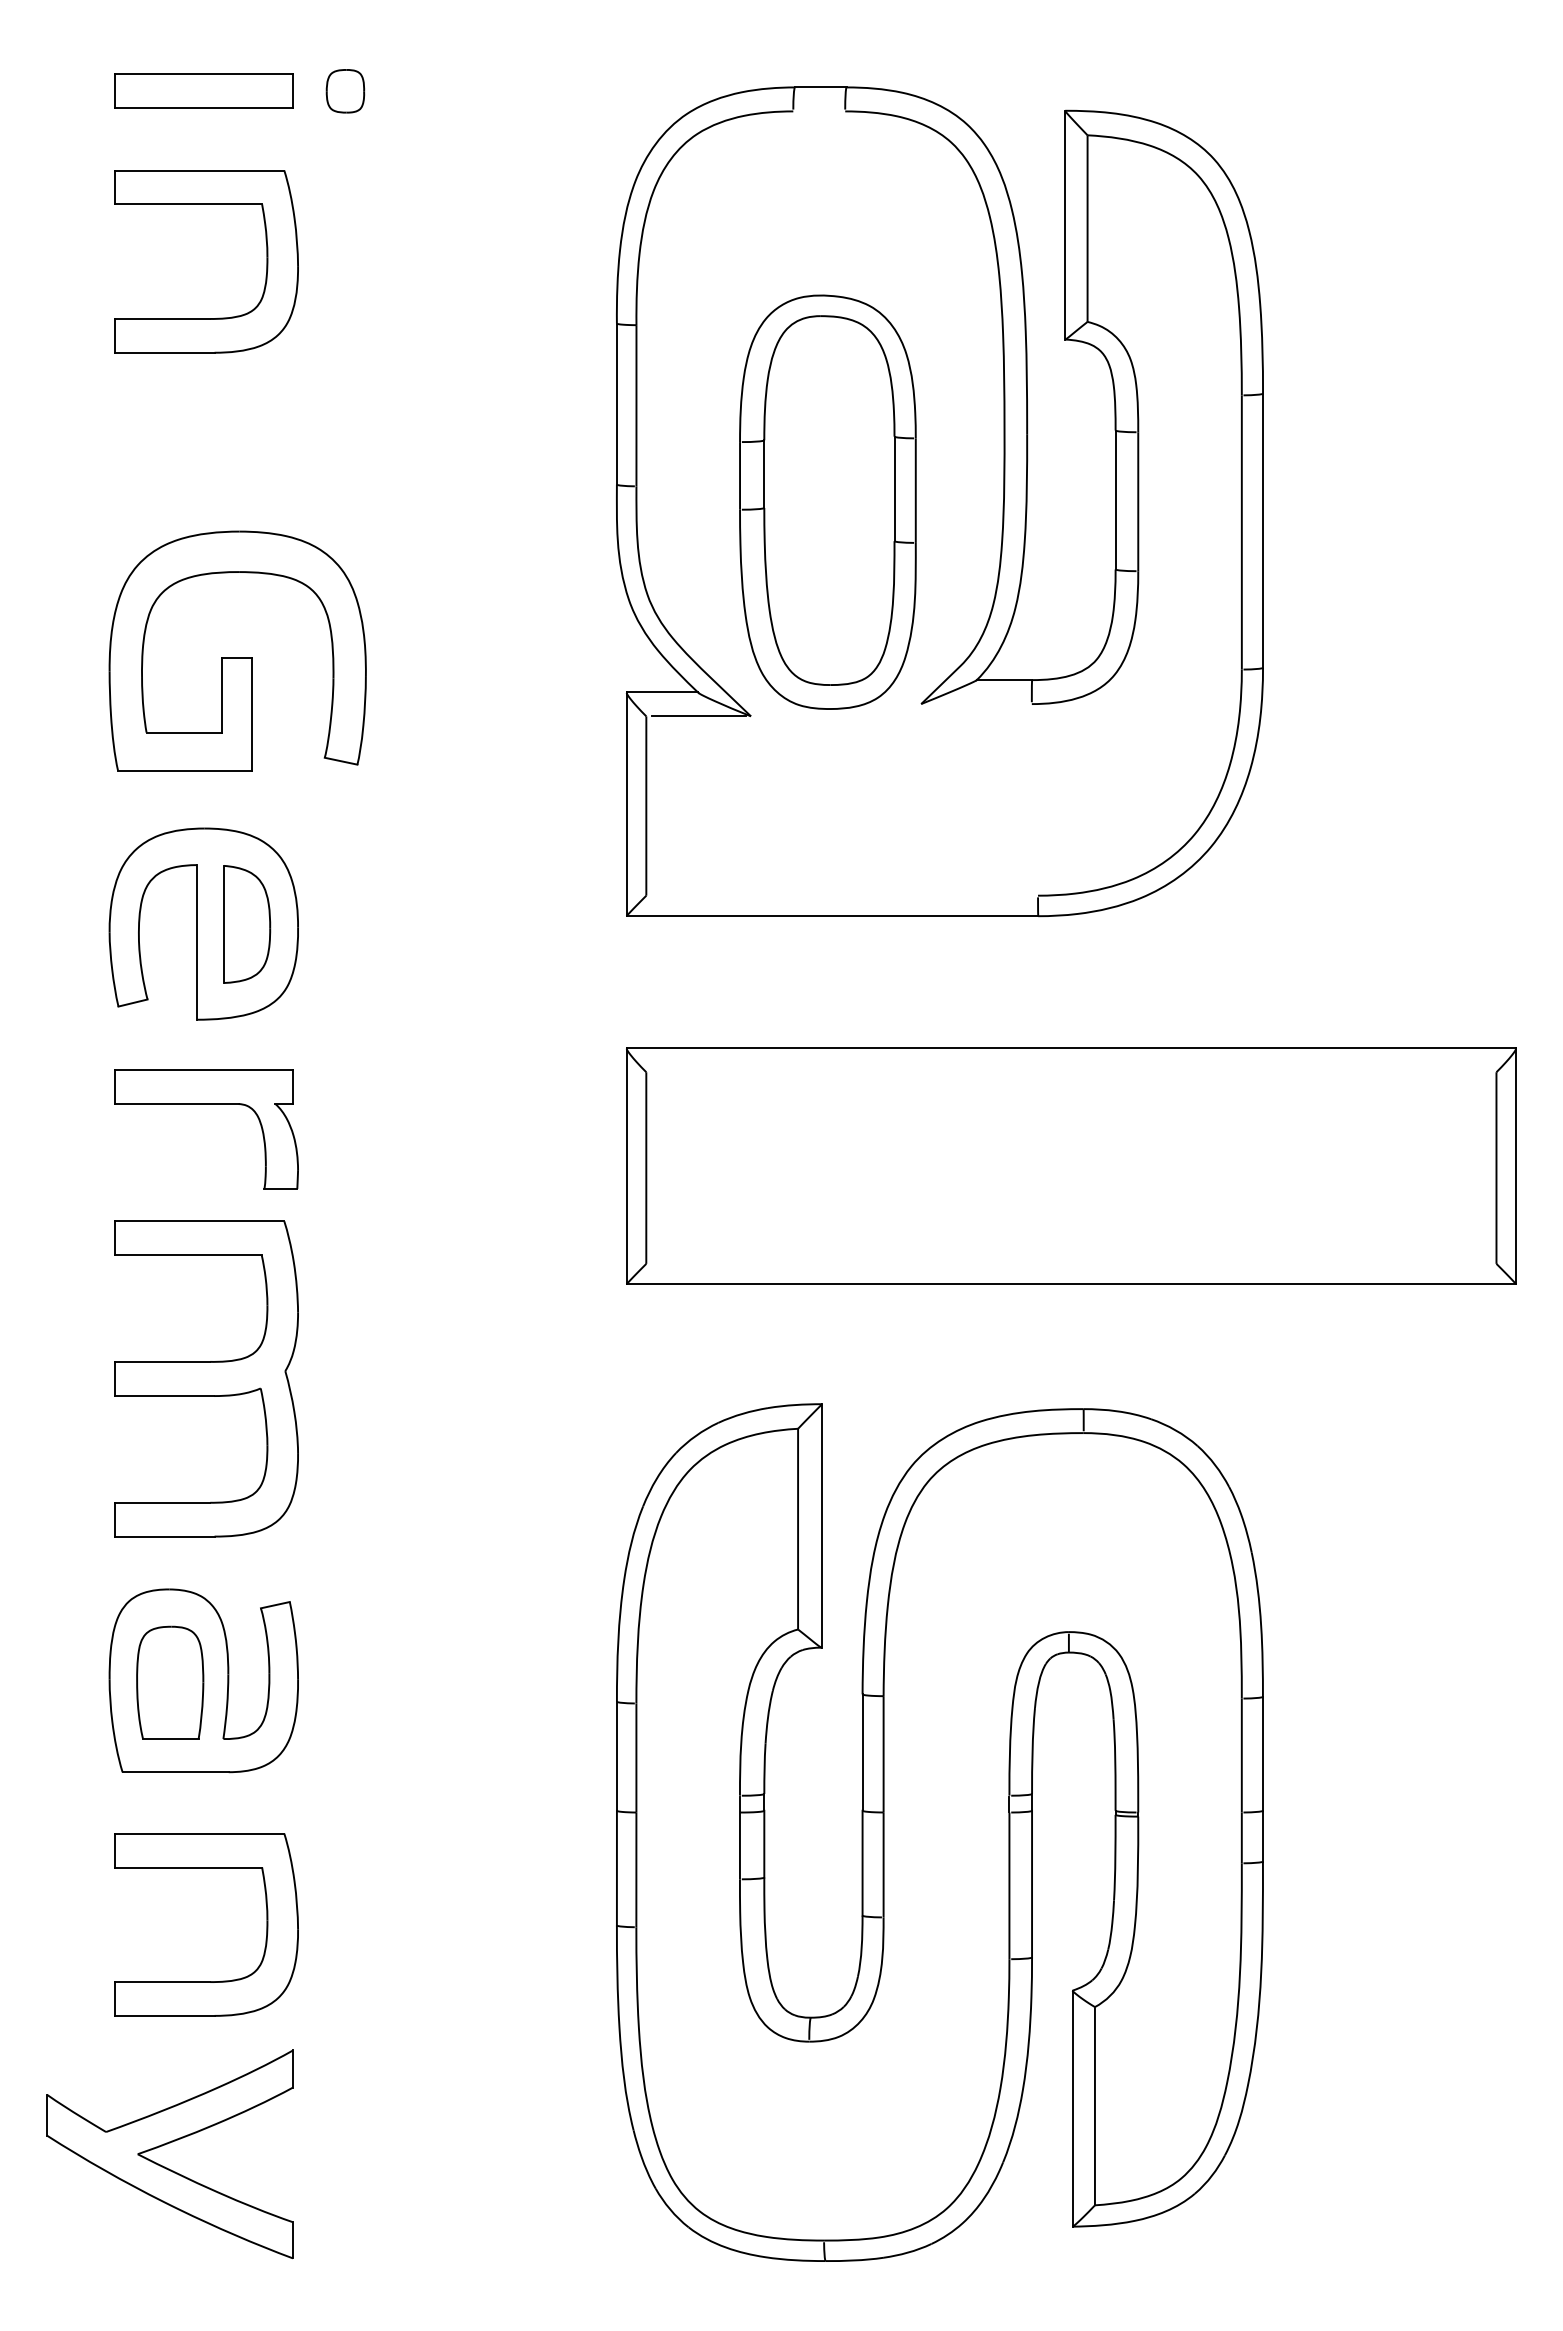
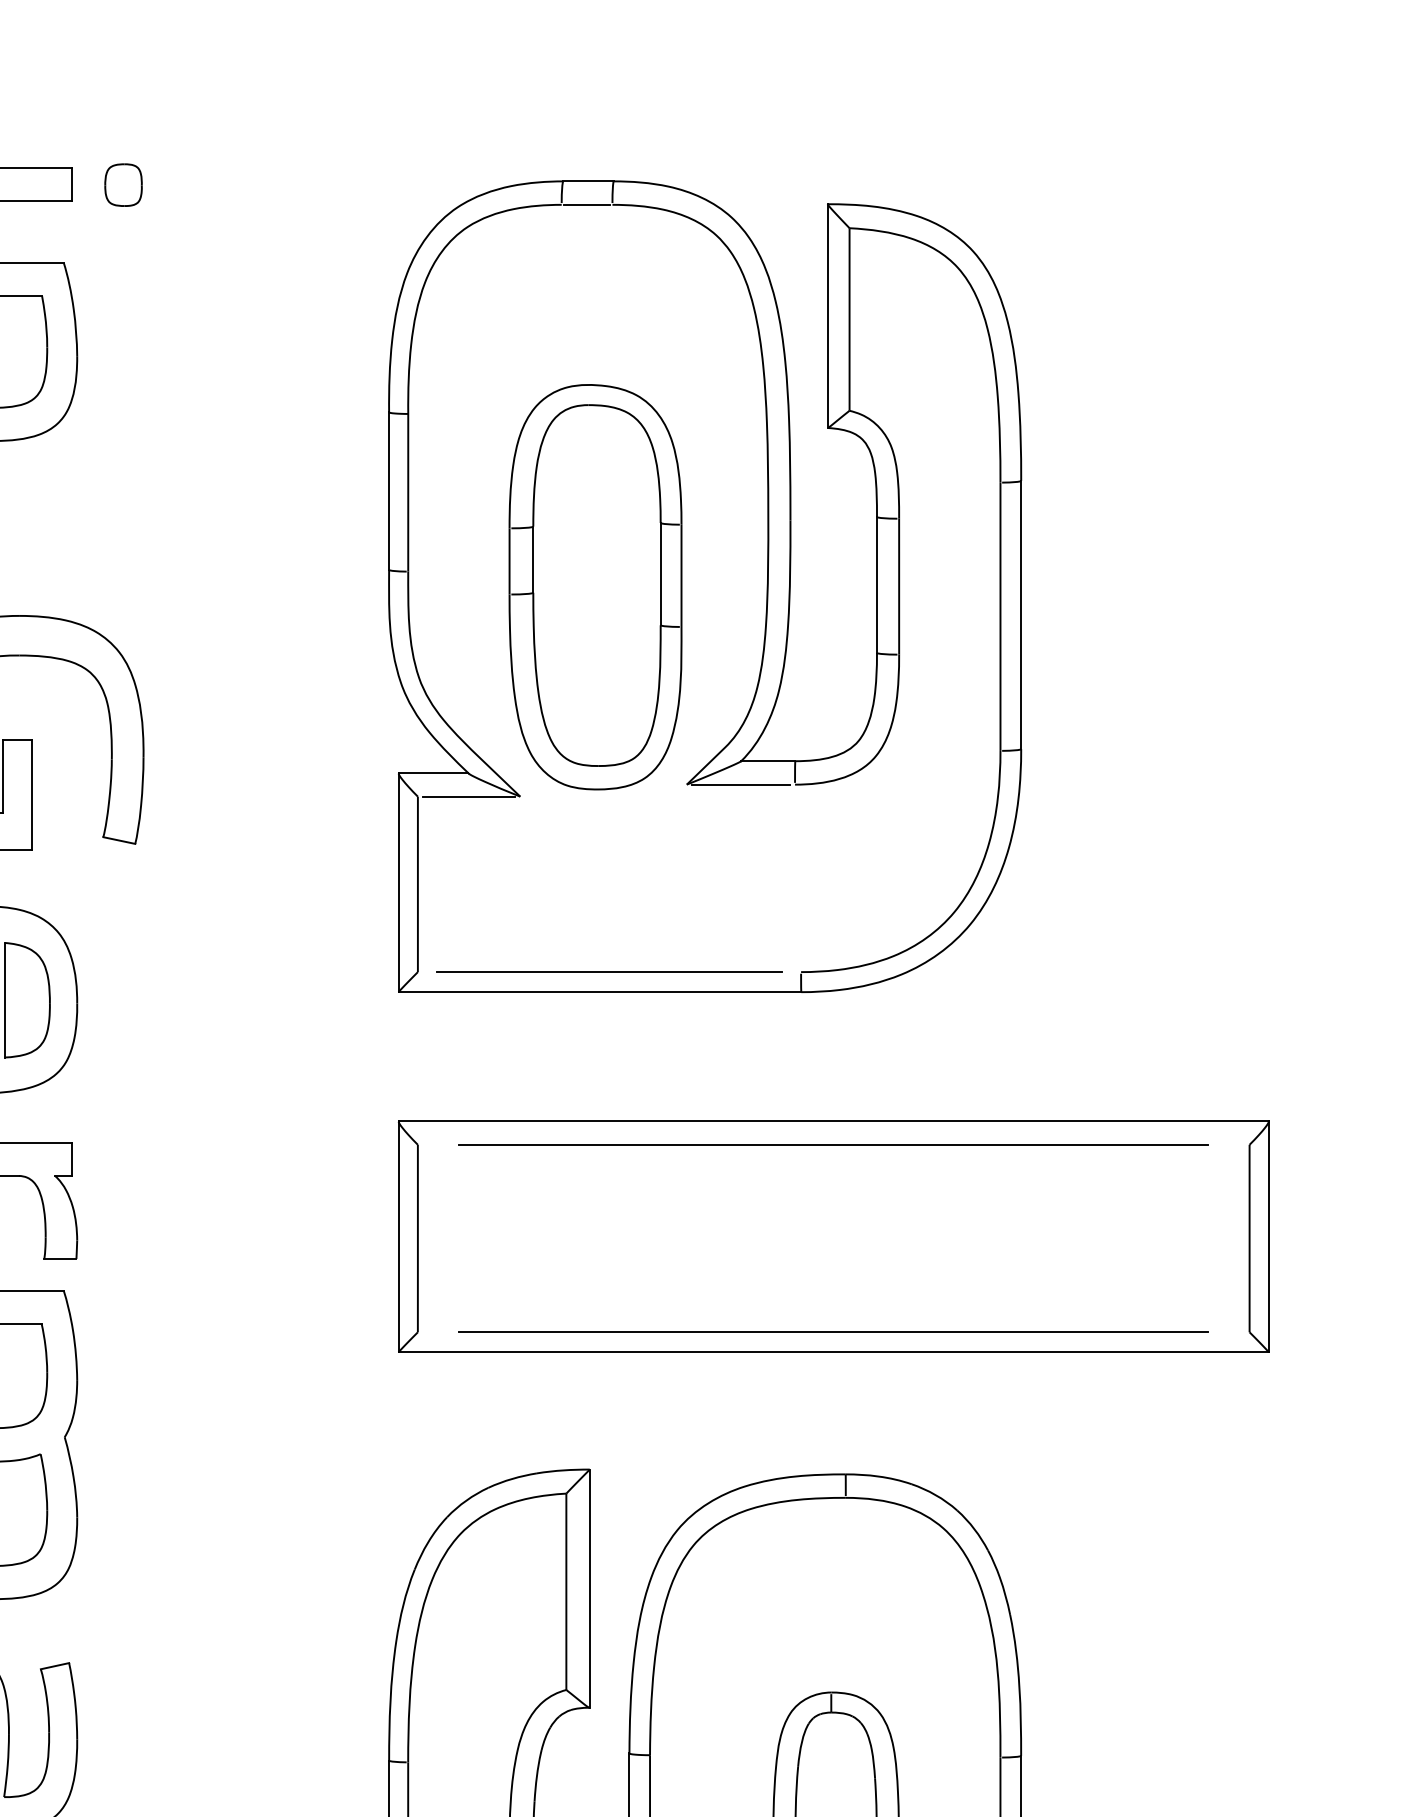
line: (818, 111) -> (586, 204), added
line: (976, 704) -> (740, 785), added
line: (841, 895) -> (608, 971), added
line: (1071, 1072) -> (833, 1145), added
line: (1071, 1263) -> (833, 1331), added

